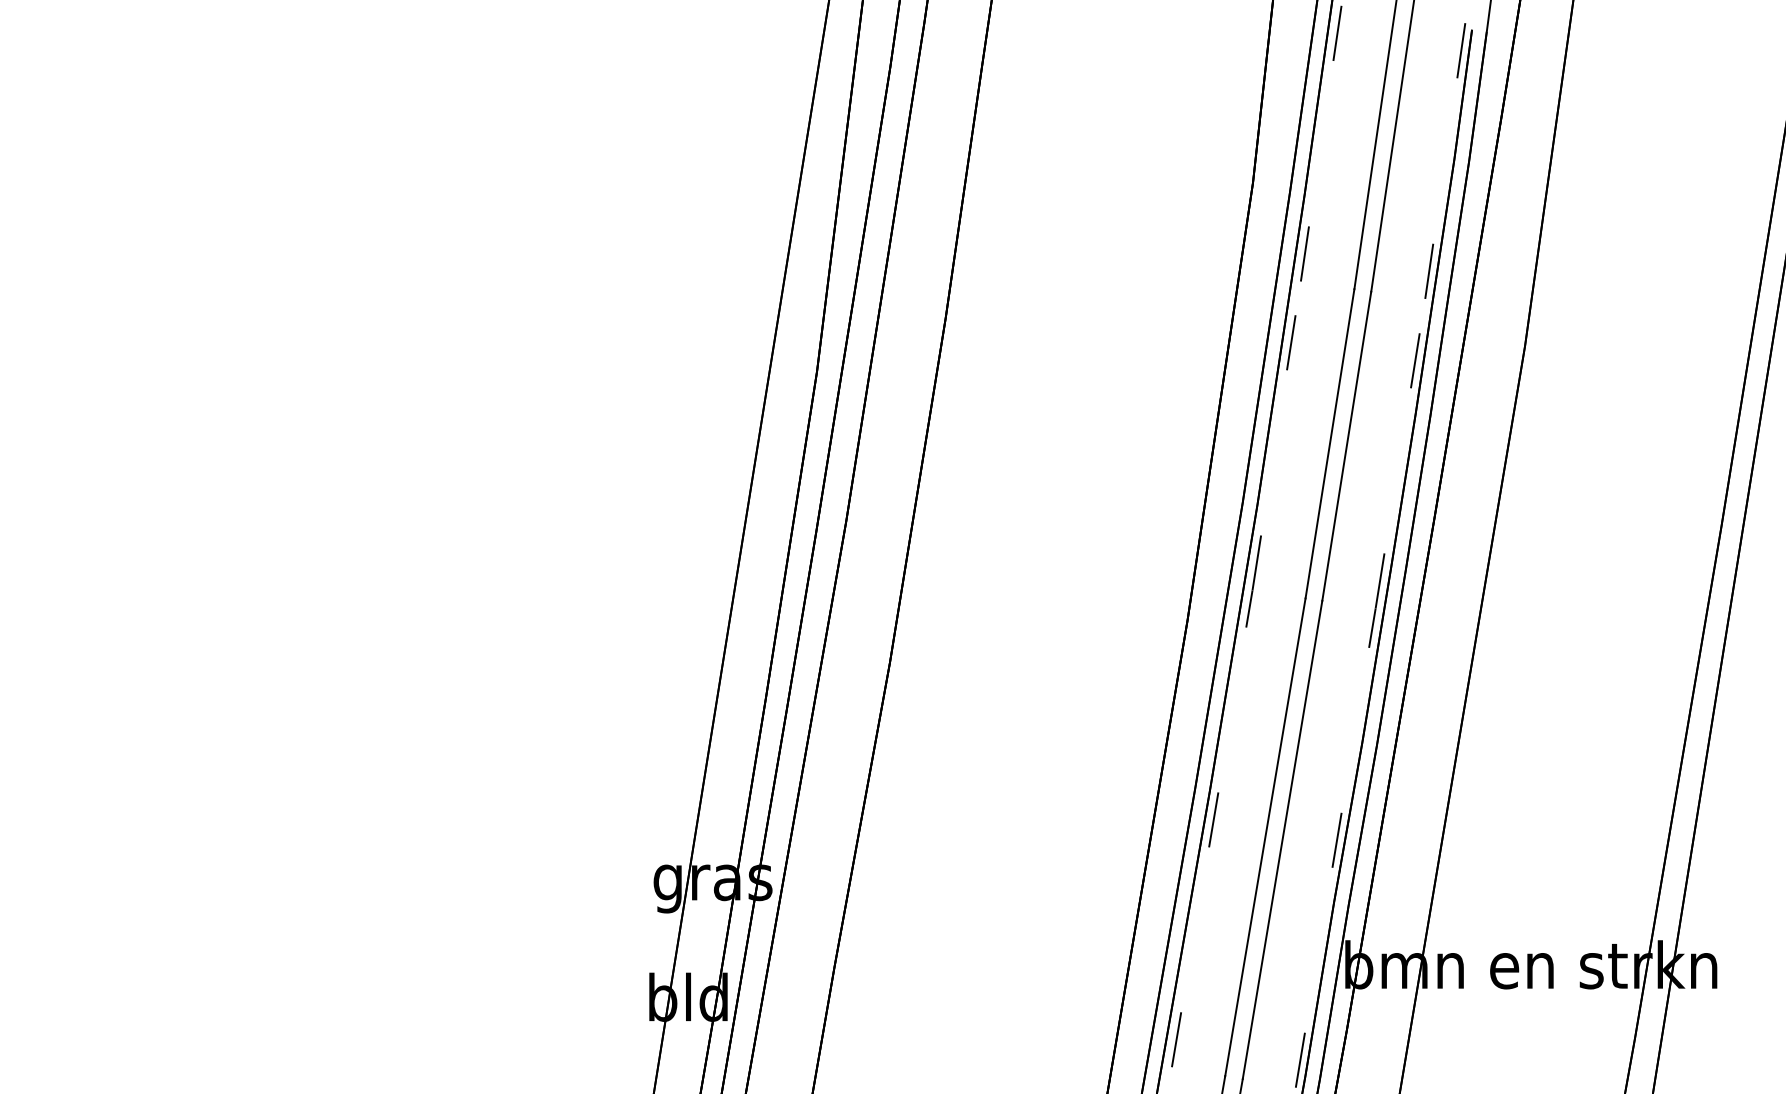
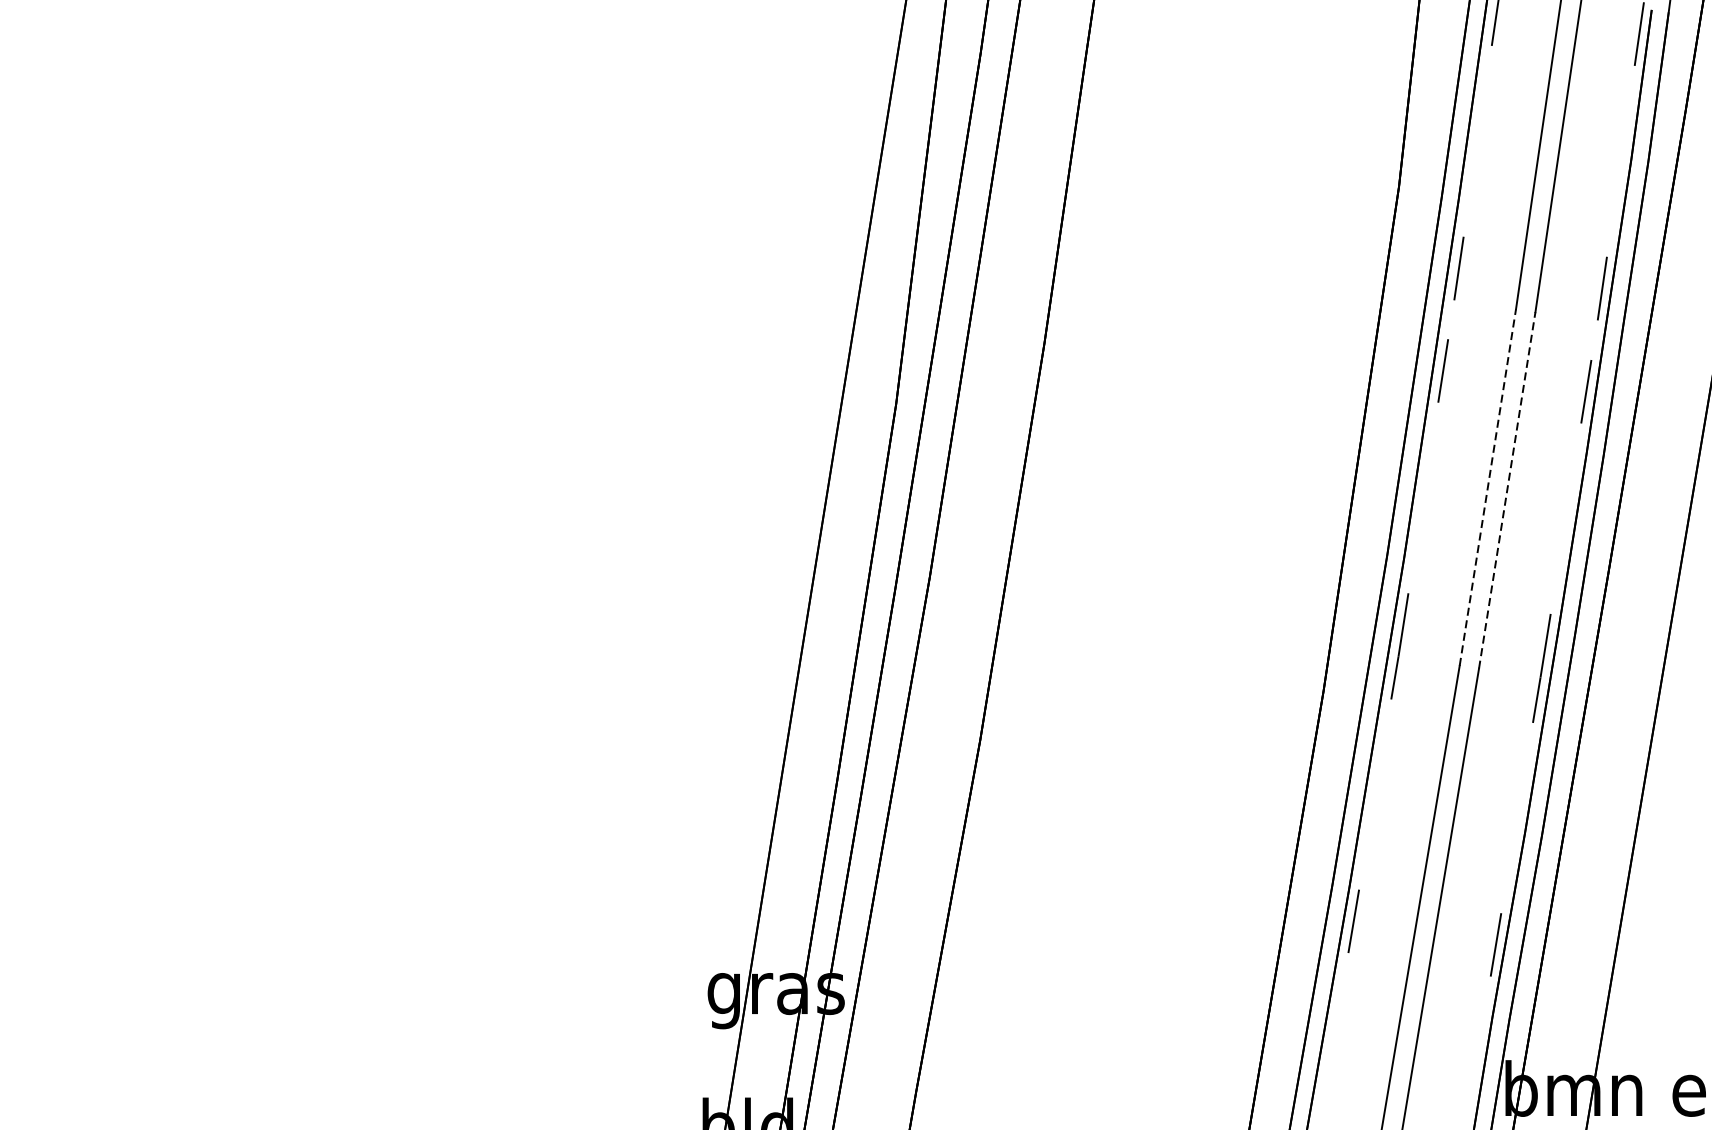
line: (1329, 443) -> (1487, 487), solid -> dashed
line: (1346, 445) -> (1506, 489), solid -> dashed

